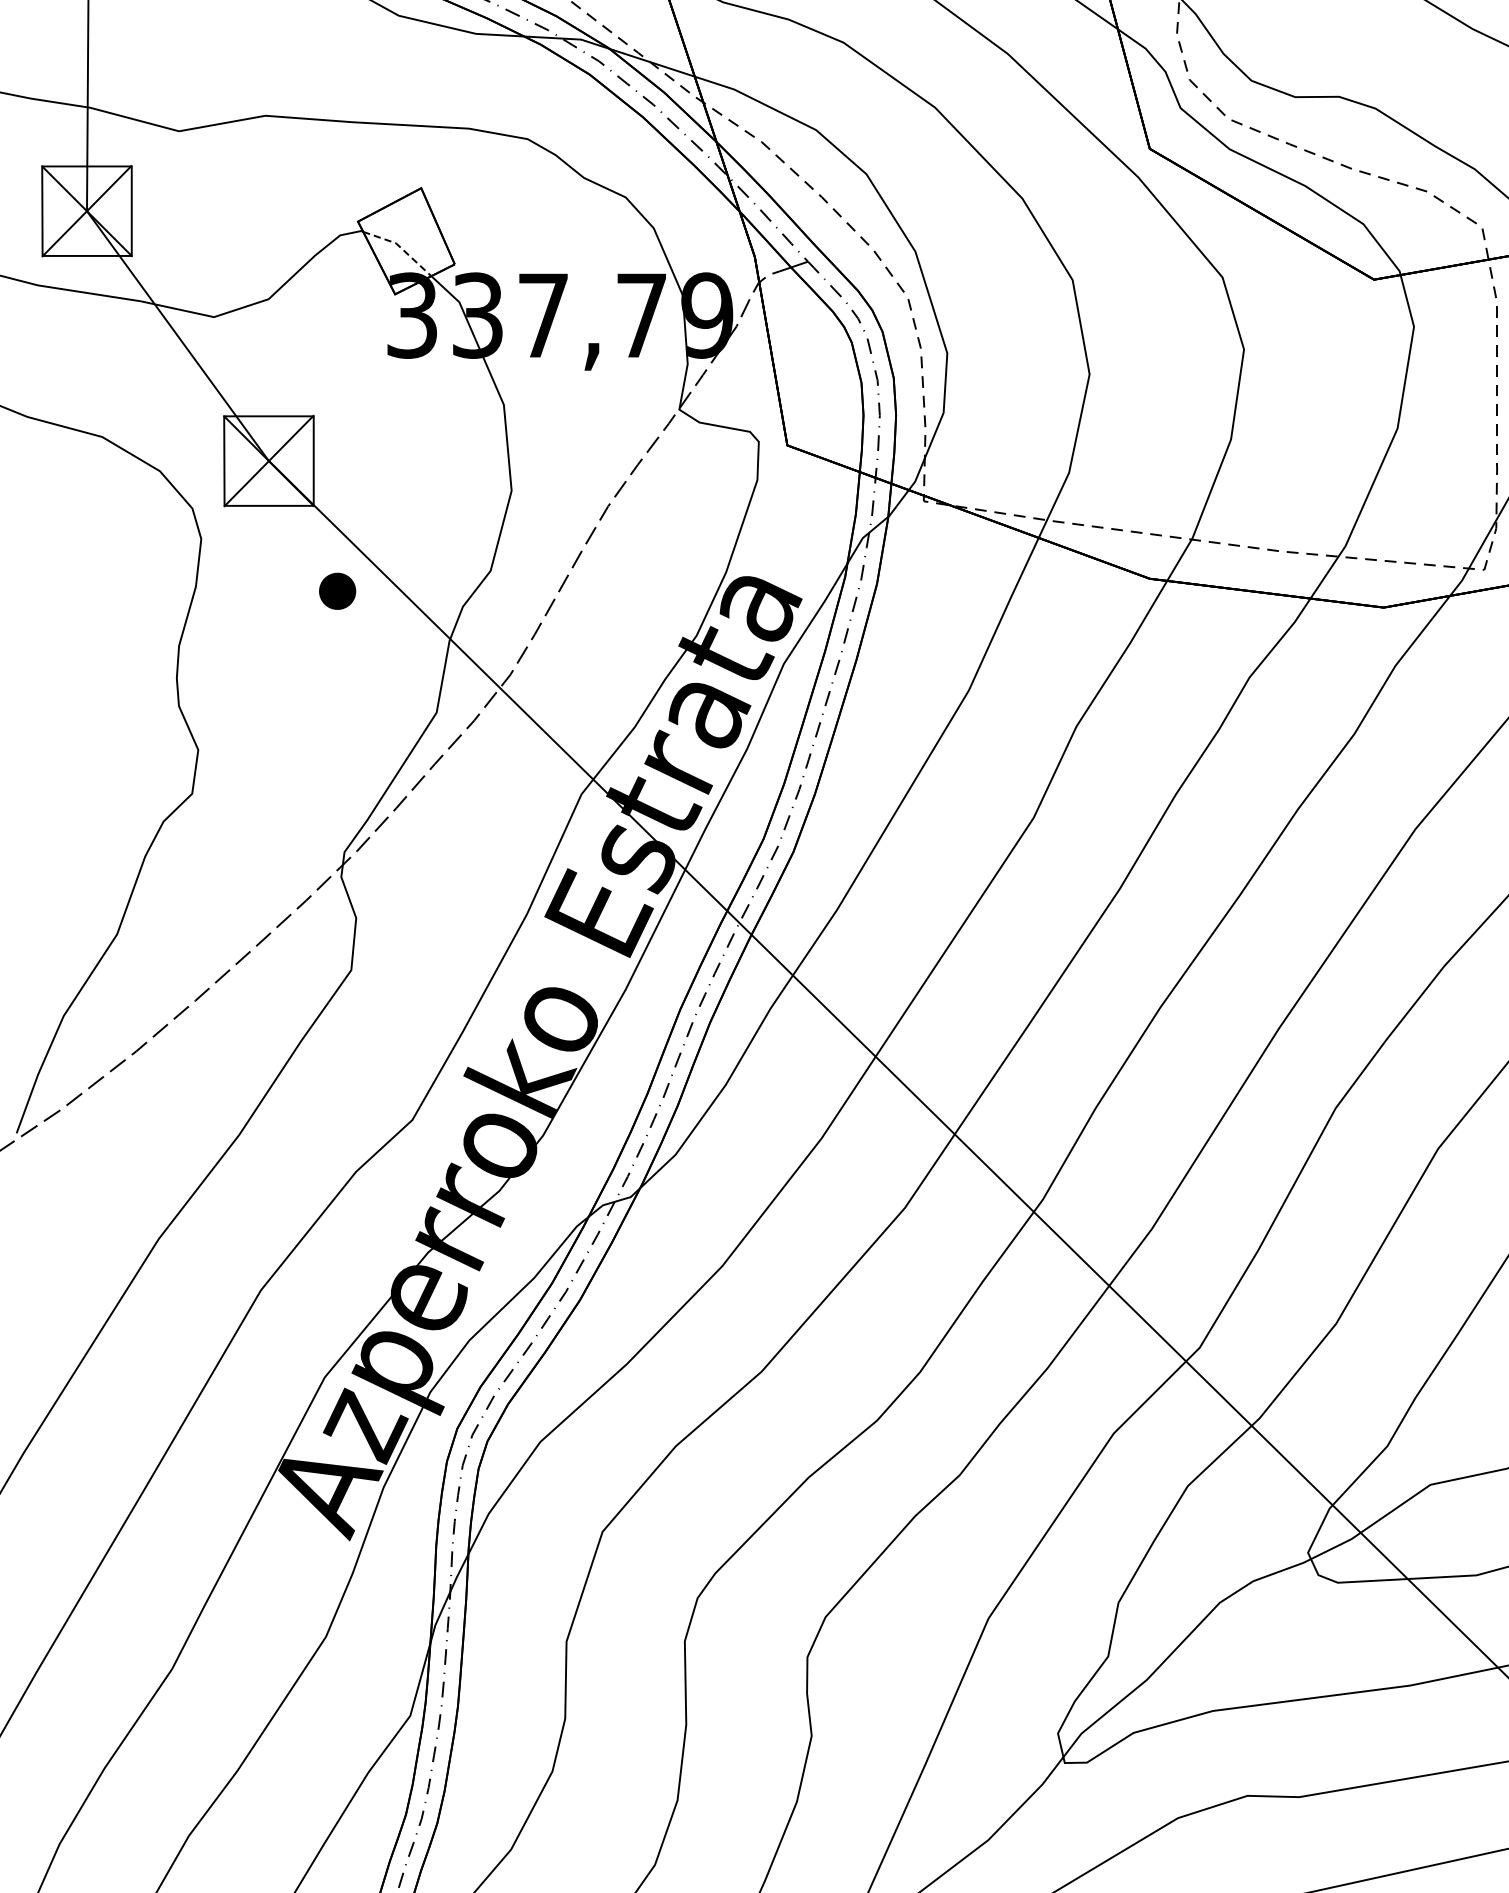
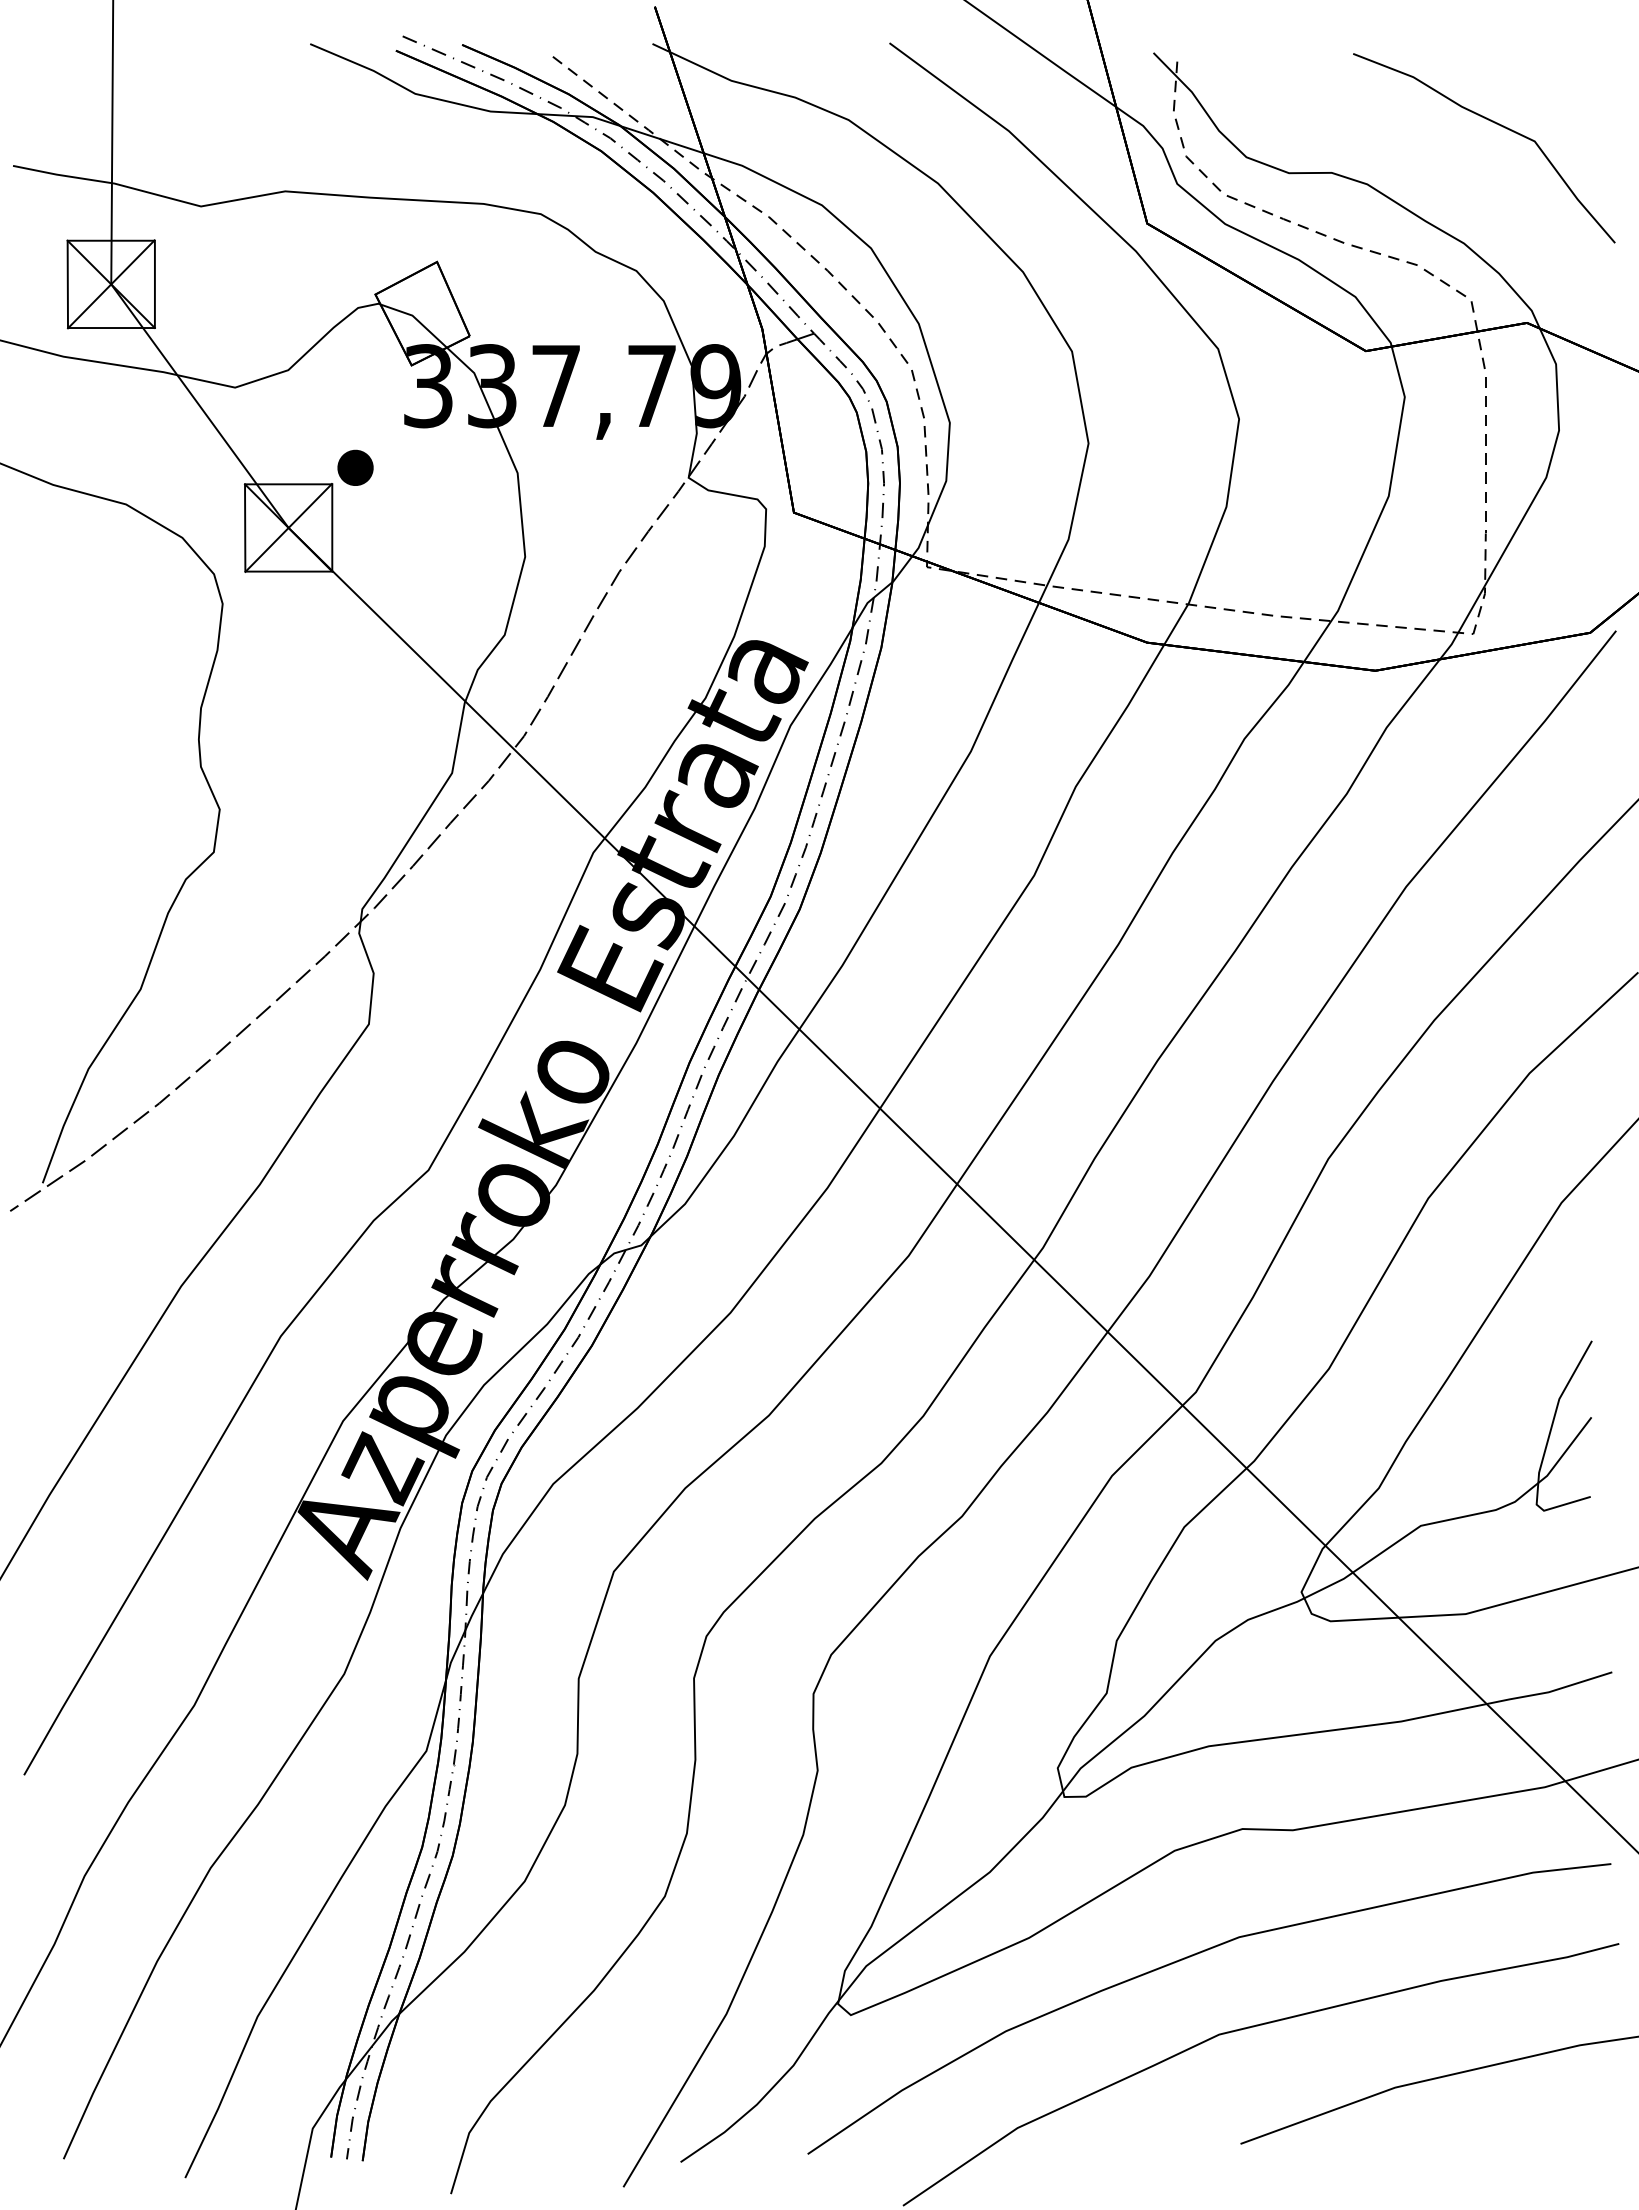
line: (401, 248) -> (417, 320), dashed -> solid
part: (337, 590) -> (355, 467), moved

